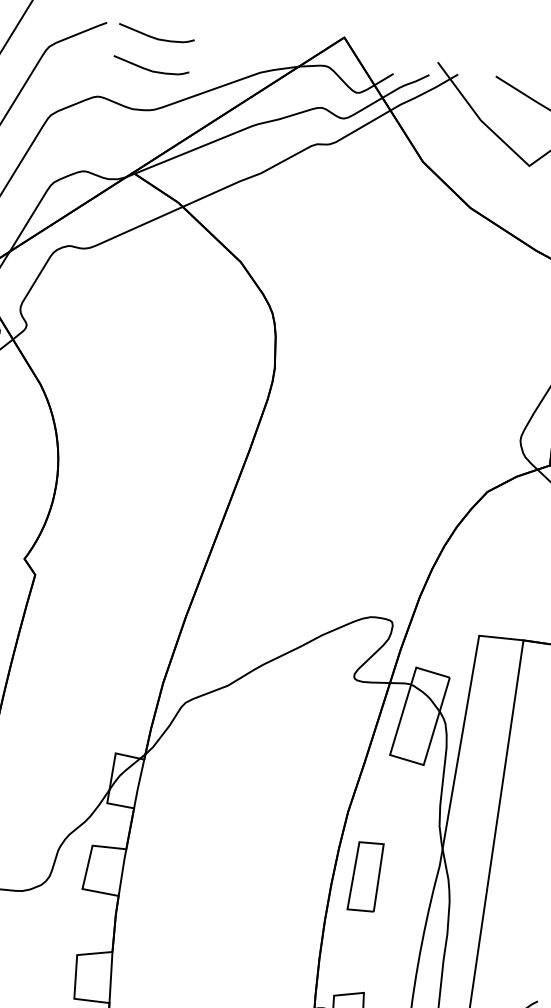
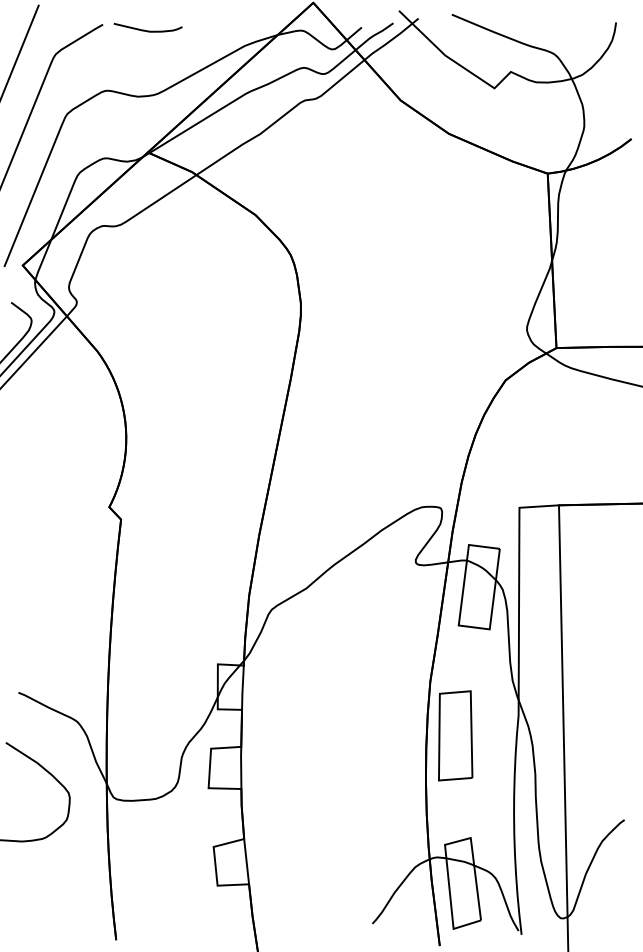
curve: (149, 69) -> (147, 59), removed
part: (366, 876) -> (455, 735), size x1.43

